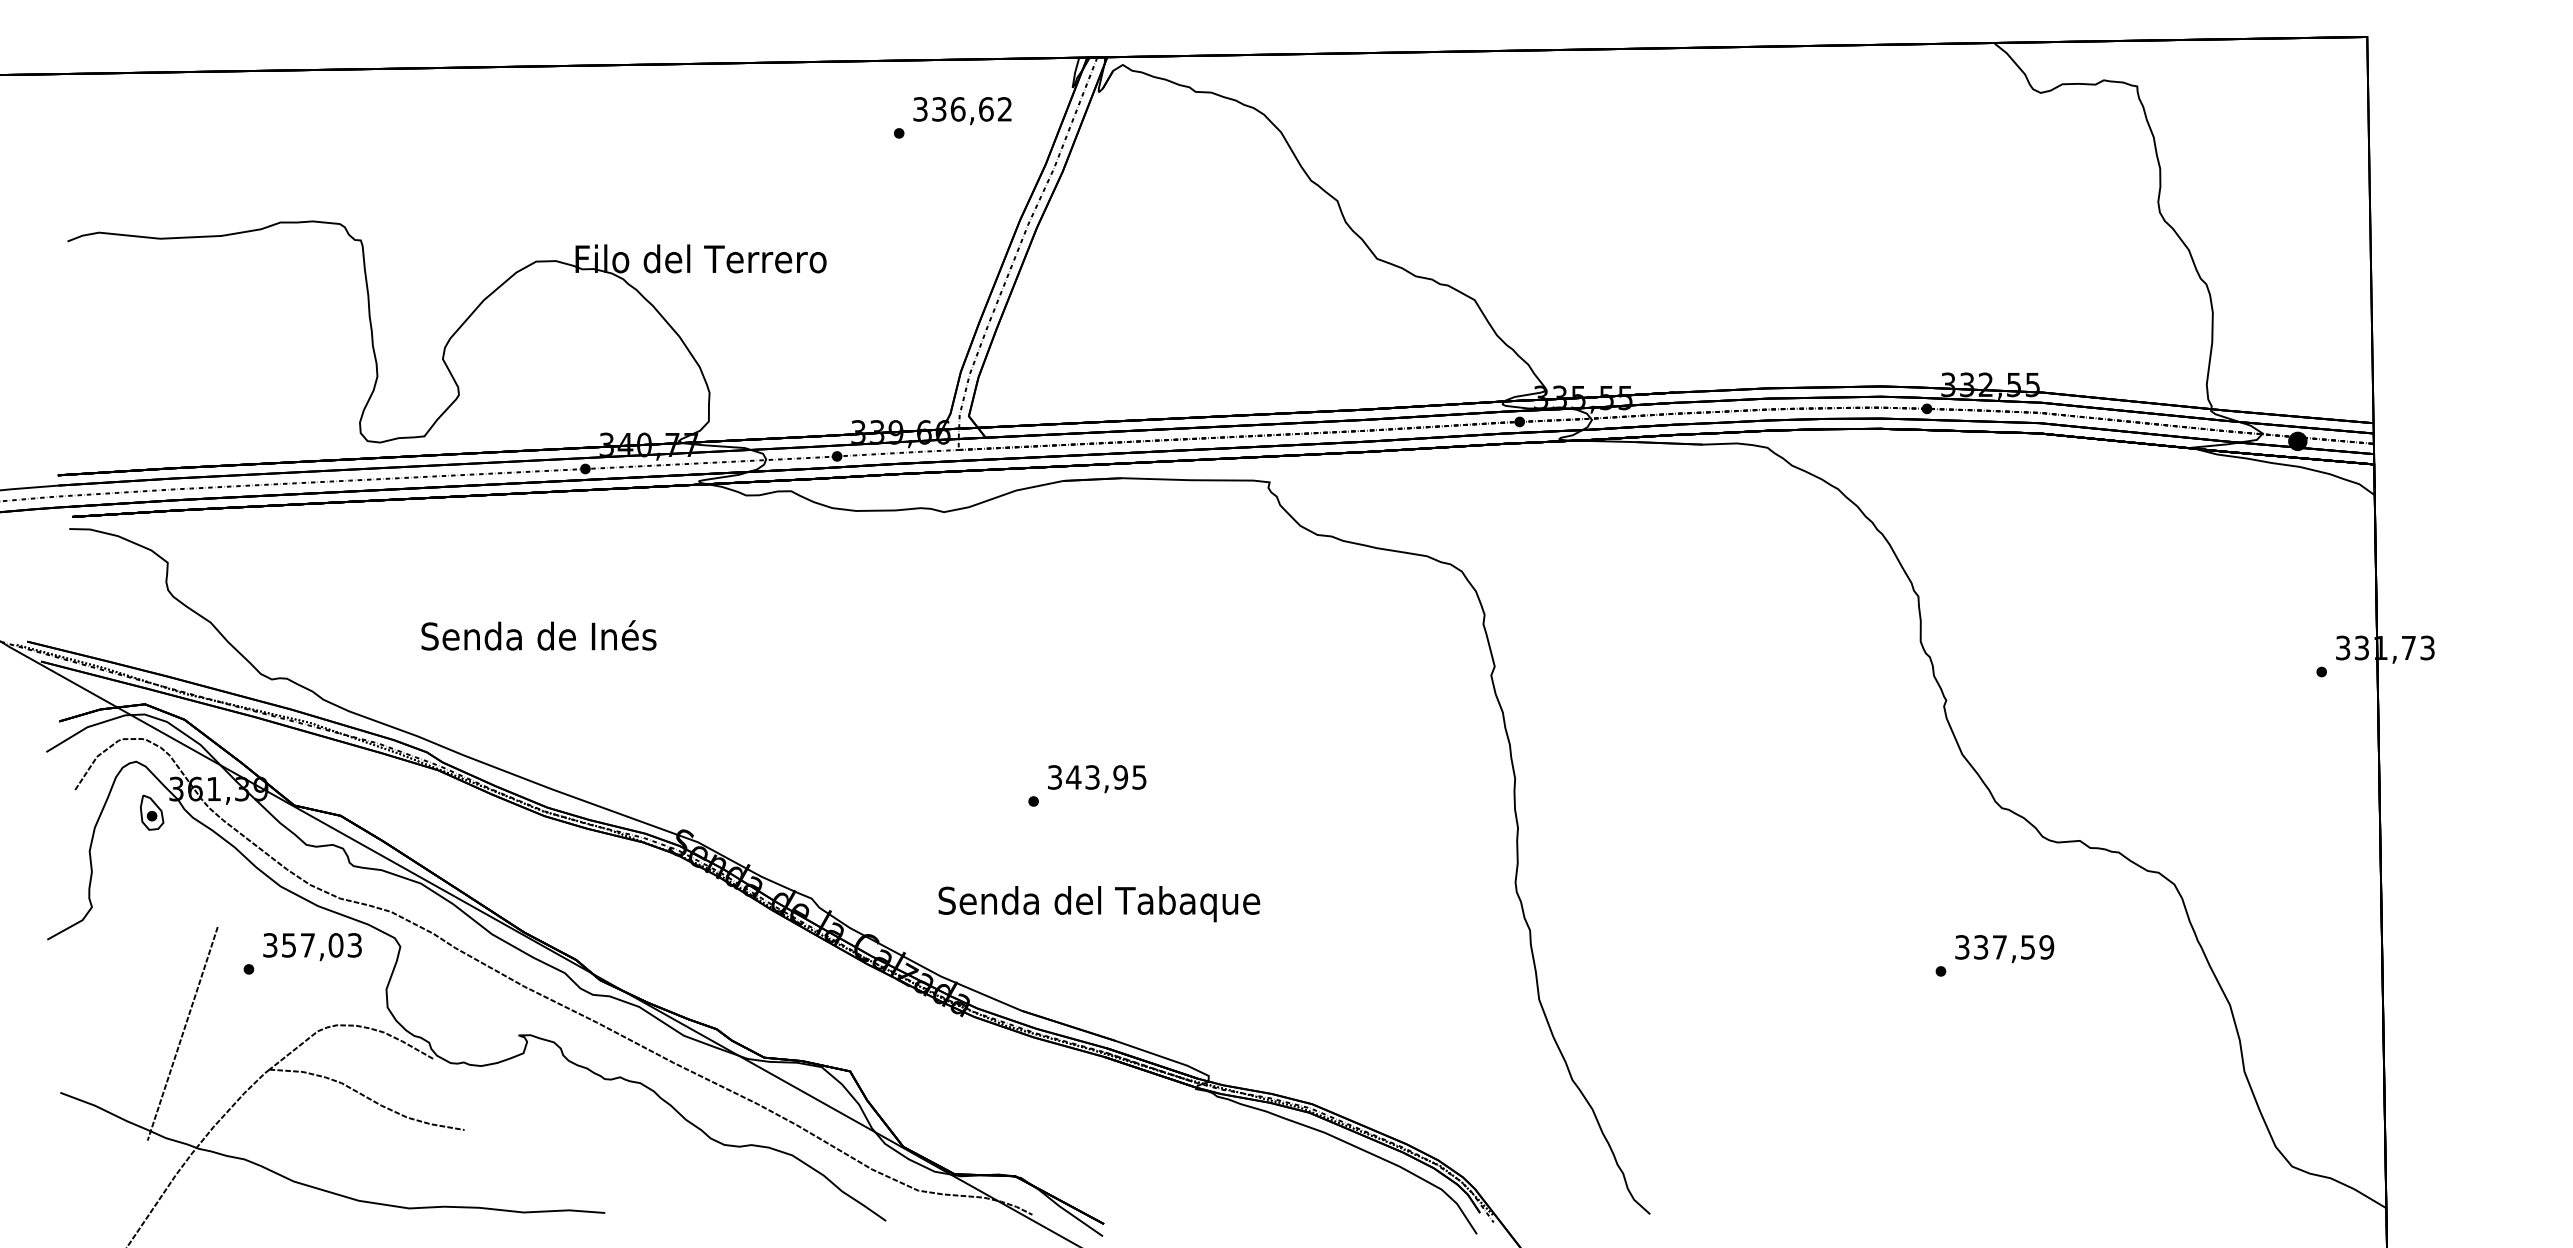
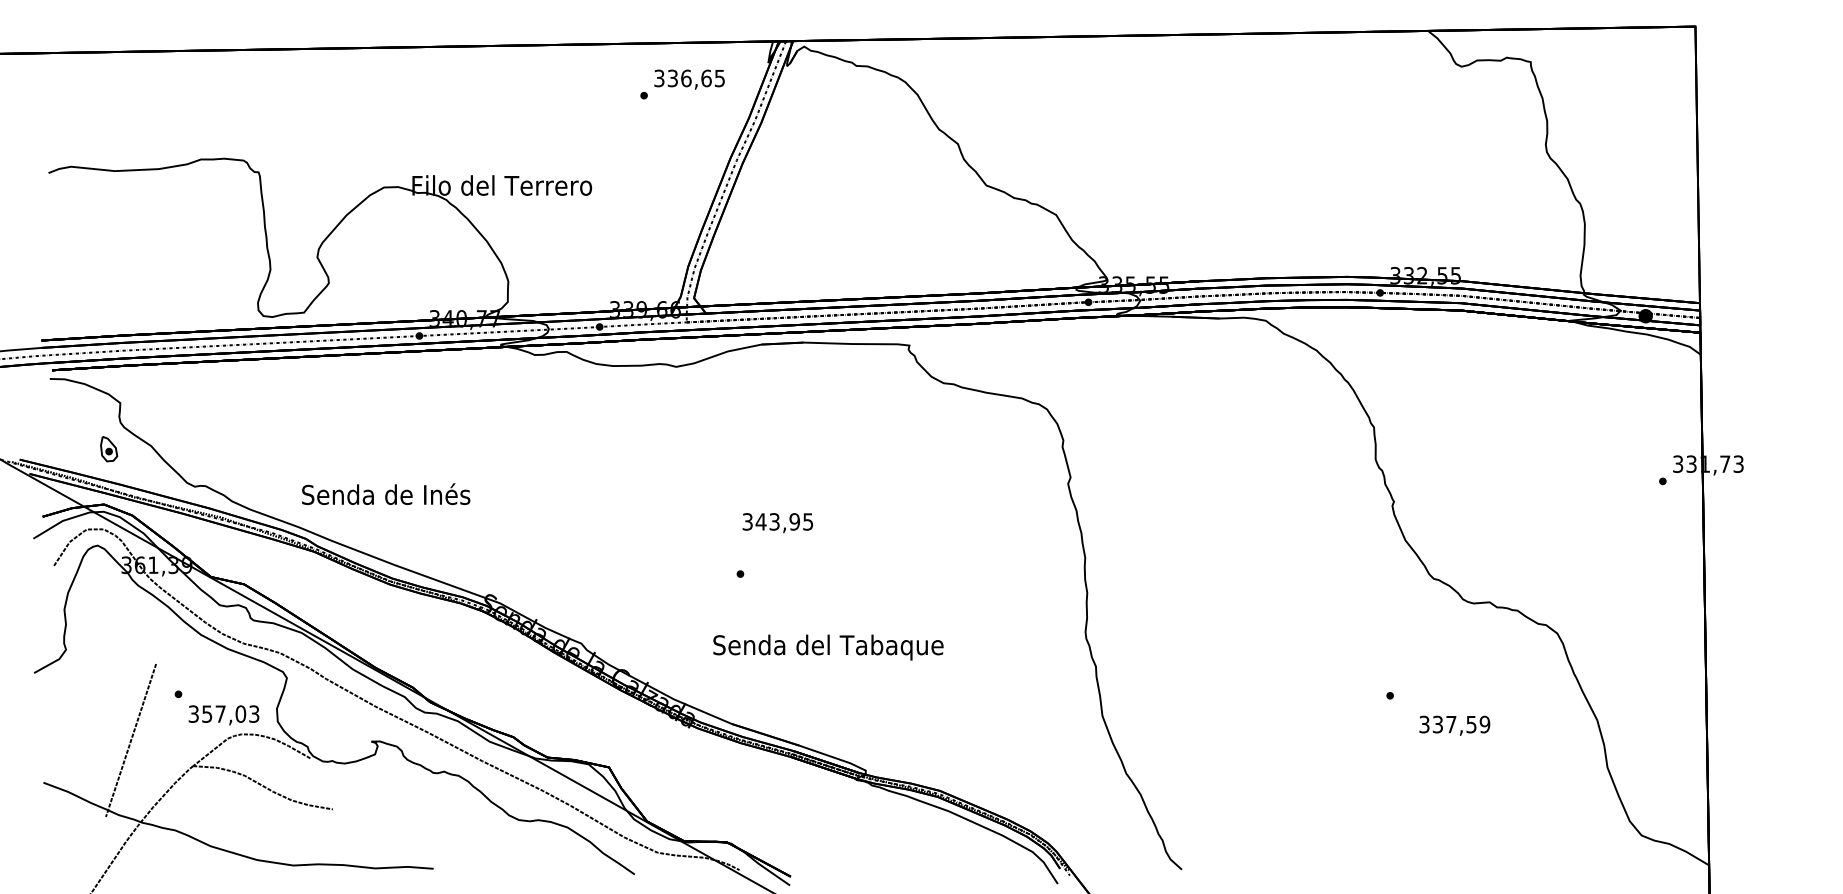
text: (1004, 109) -> (719, 78), 336,62 -> 336,65
text: (539, 634) -> (386, 493), moved
text: (1096, 779) -> (777, 523), moved
part: (152, 813) -> (109, 449), moved
text: (1099, 903) -> (828, 647), moved
text: (311, 947) -> (223, 715), moved
text: (2004, 948) -> (1454, 725), moved

